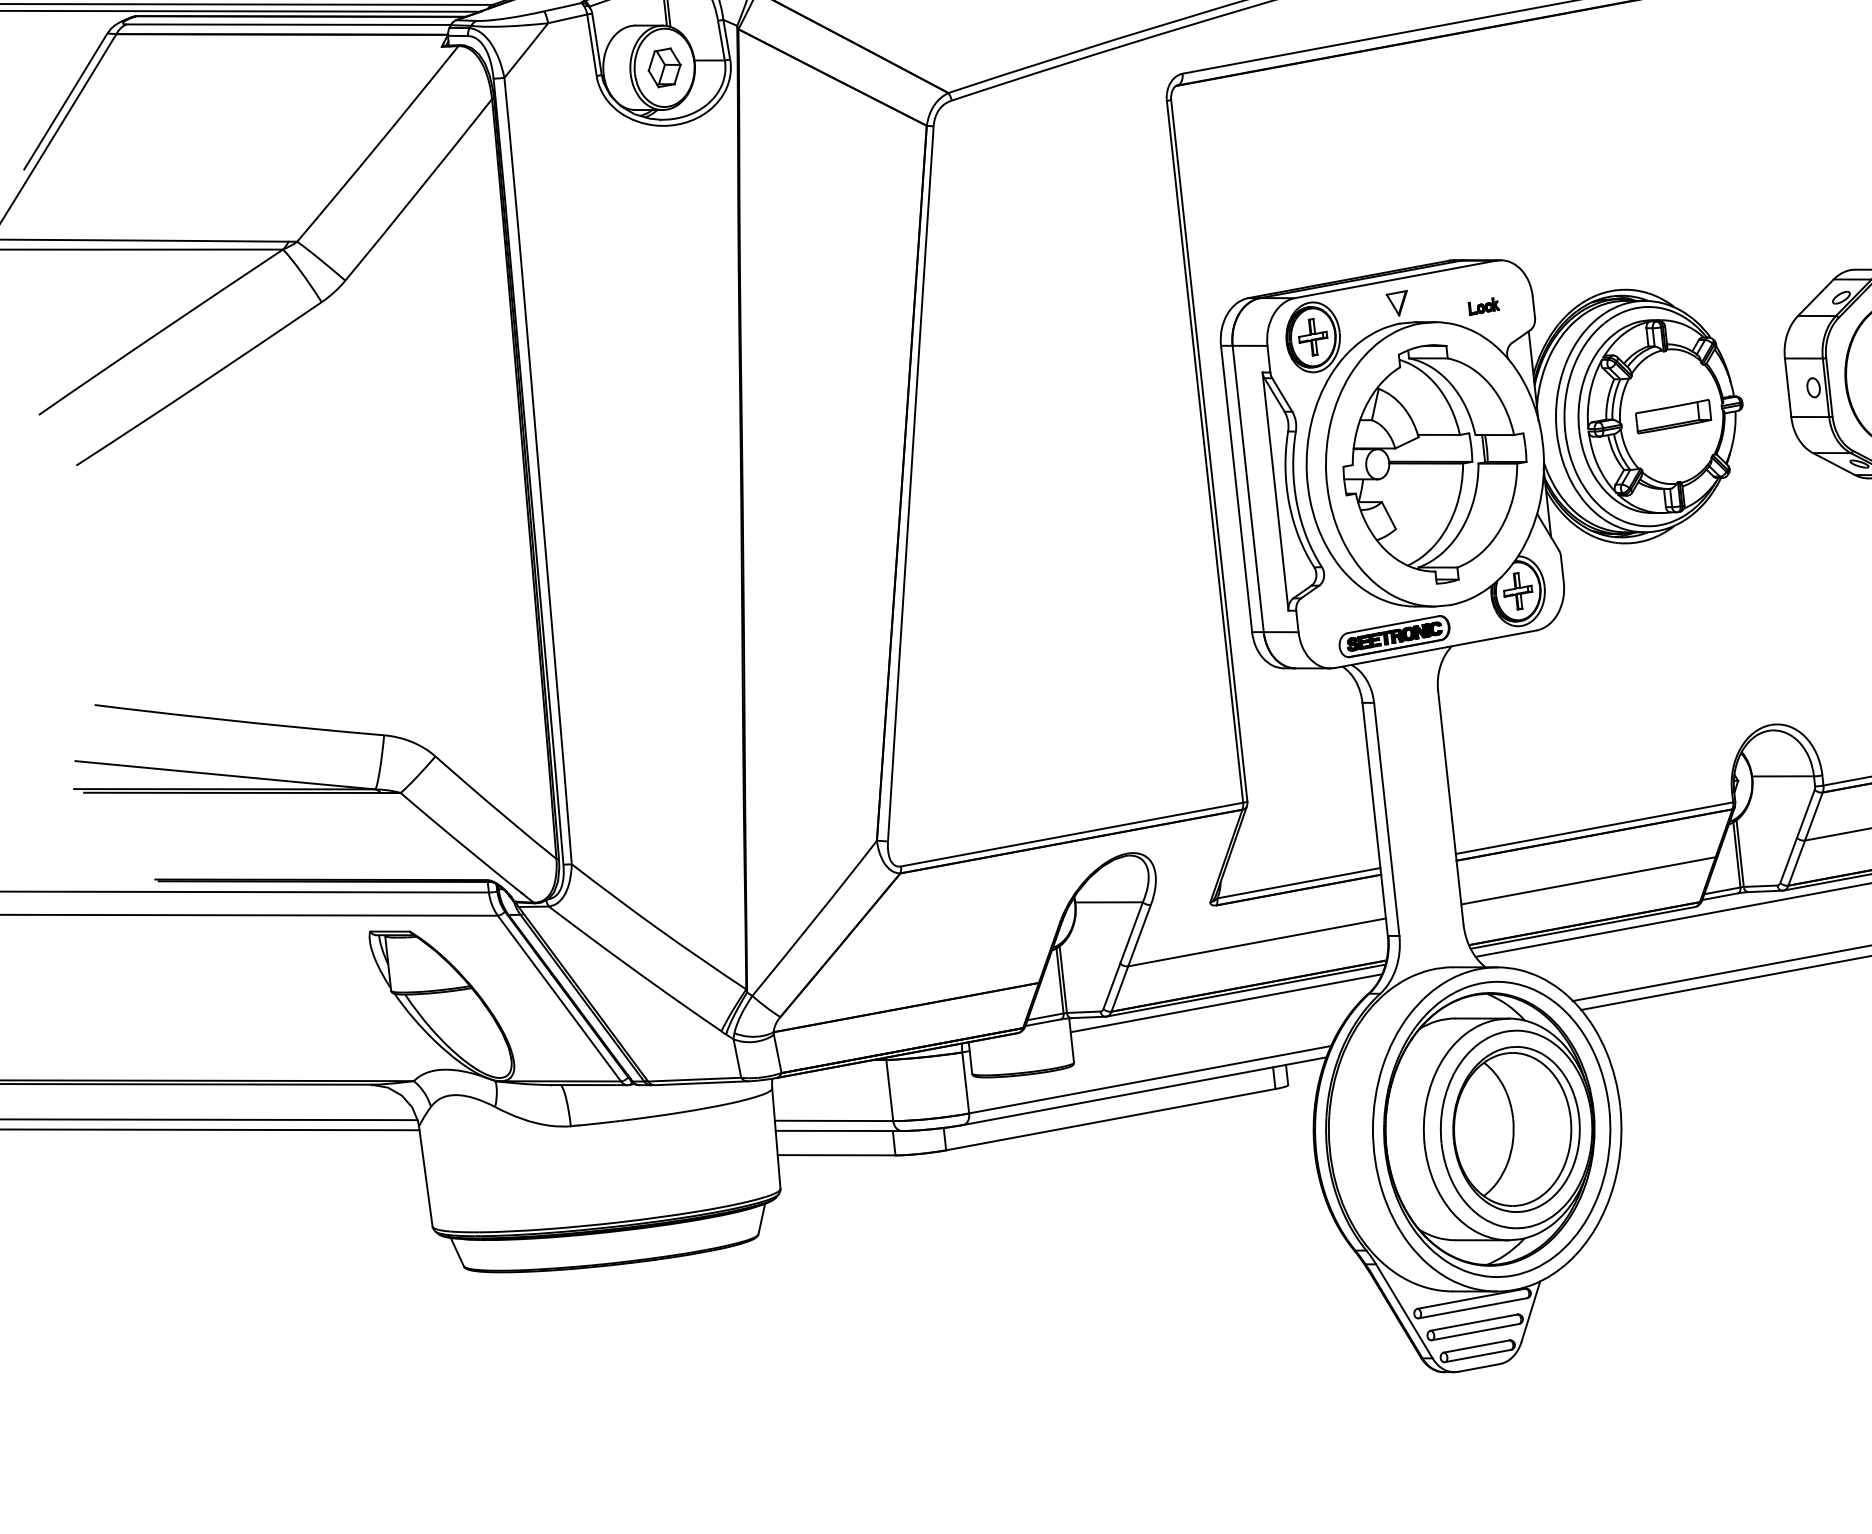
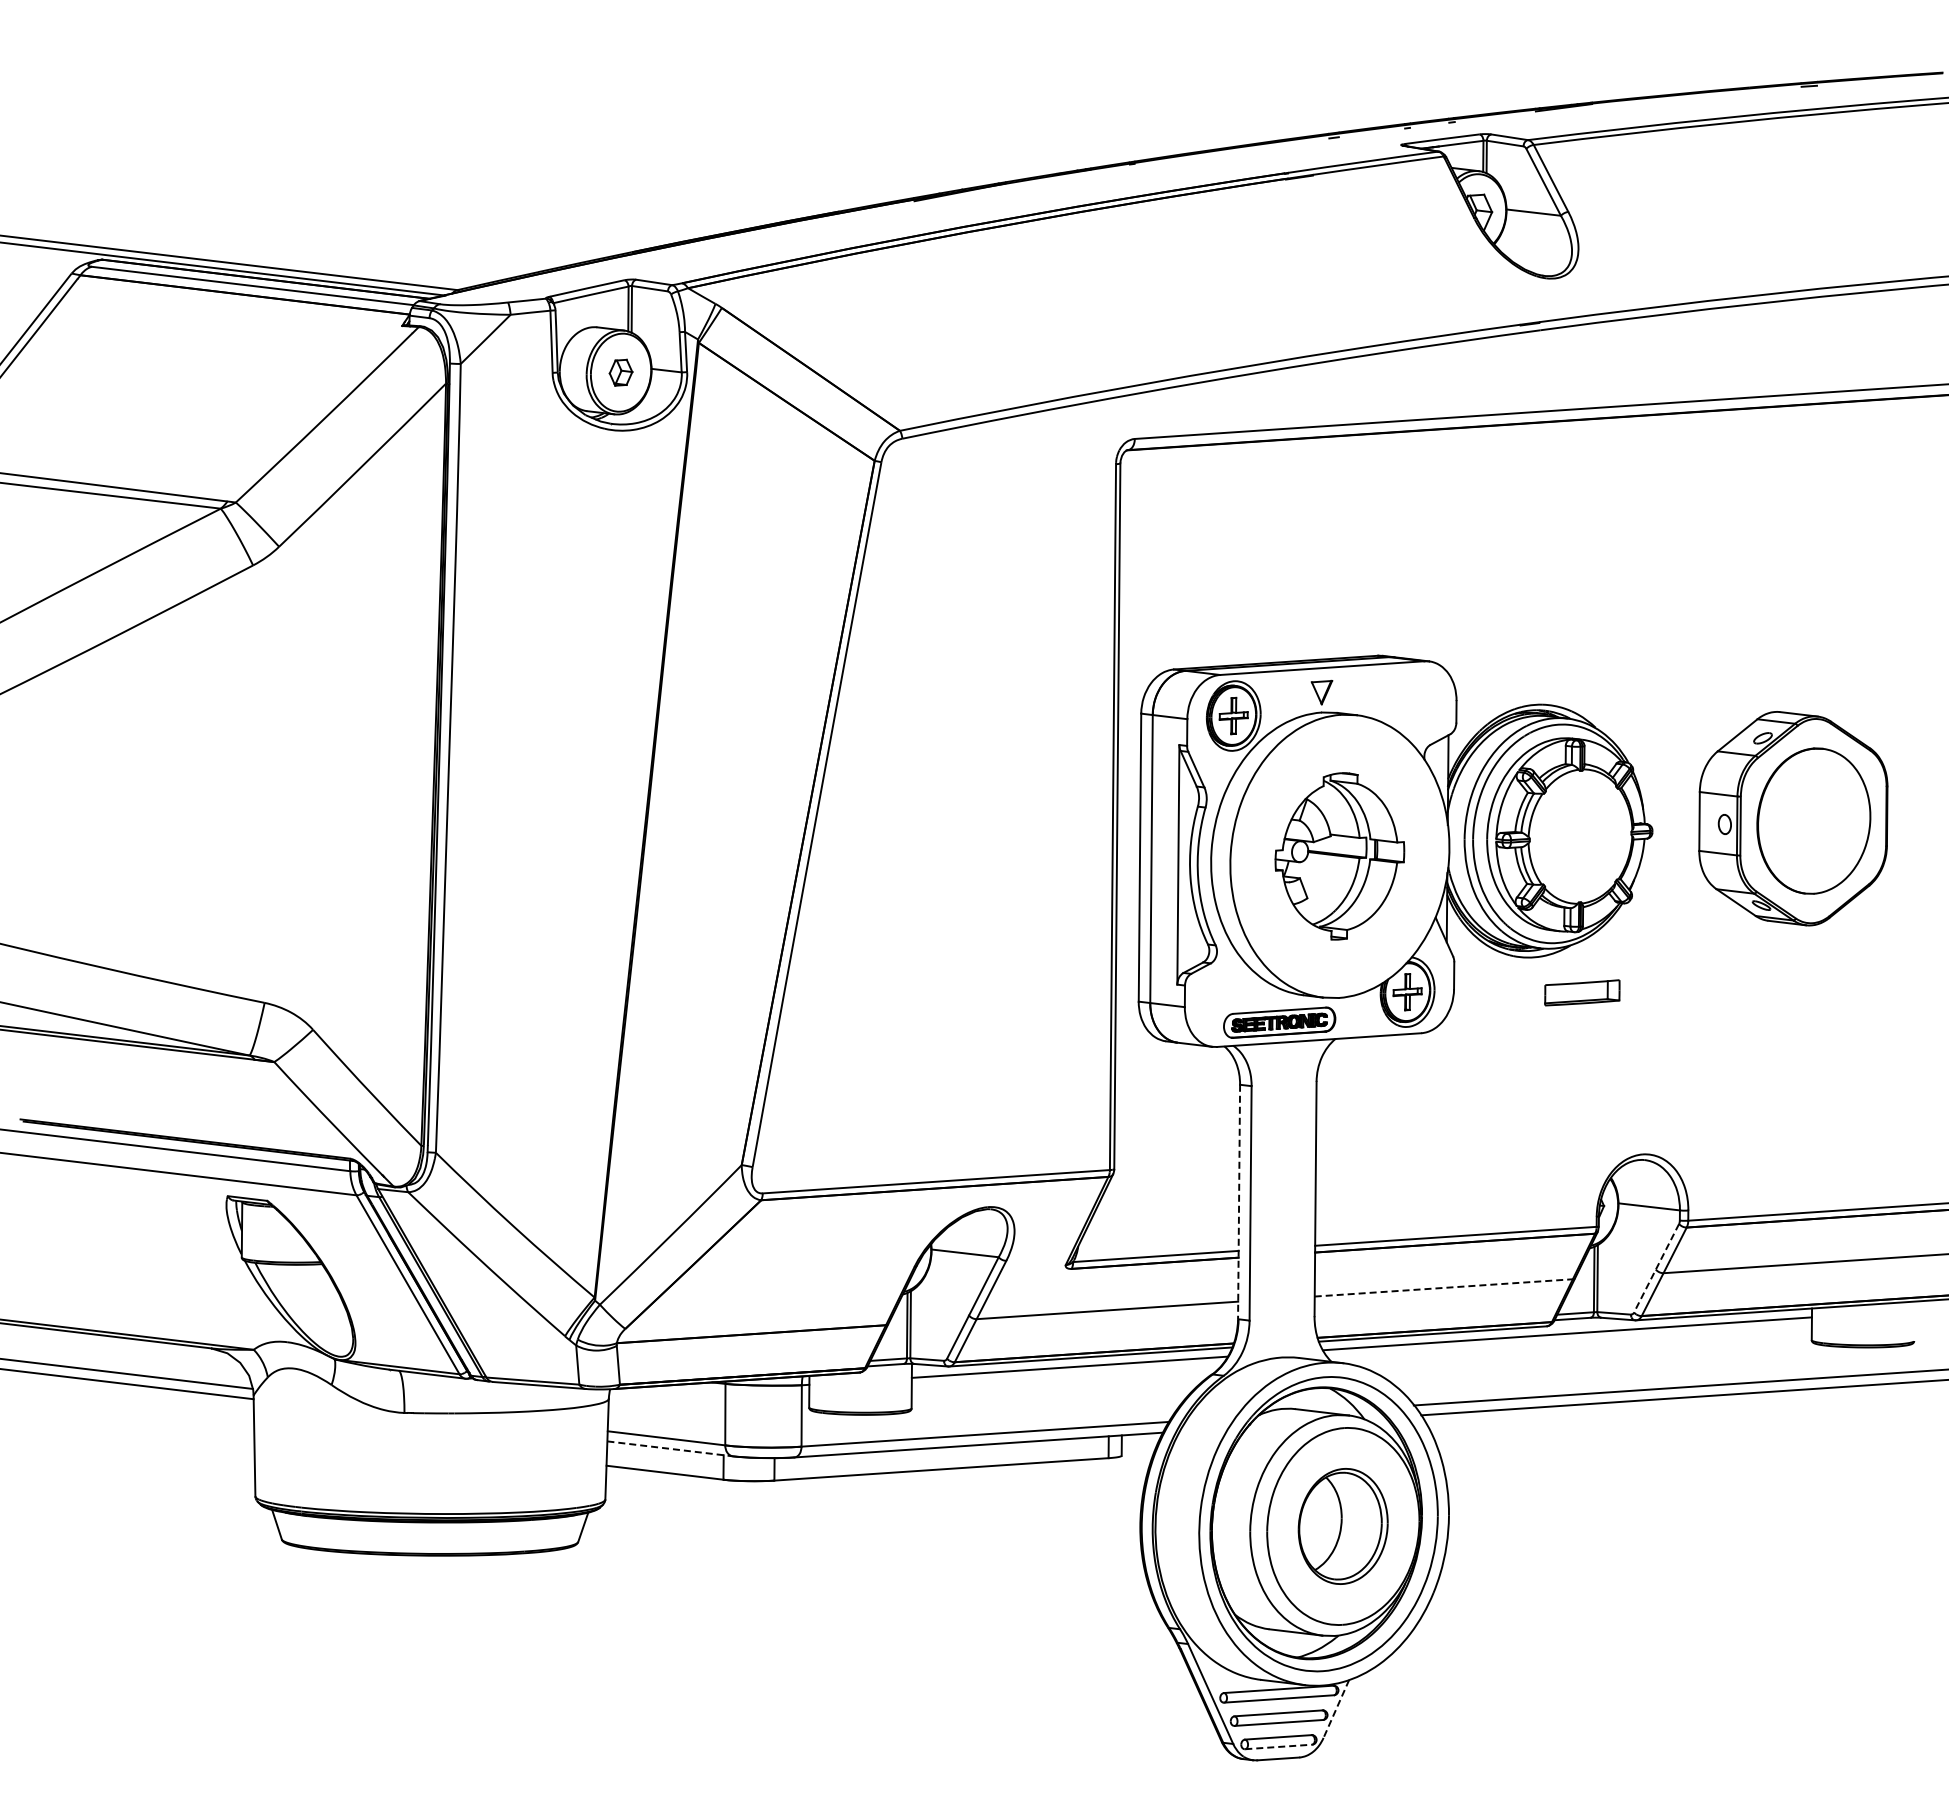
part: (664, 67) -> (620, 372), size x0.7
part: (1483, 306) -> (1406, 705), removed
part: (1673, 416) -> (1582, 992), moved
part: (1434, 464) -> (1339, 856), size x0.7
line: (1375, 819) -> (1239, 1202), solid -> dashed
line: (1797, 836) -> (1656, 1268), solid -> dashed
line: (1589, 880) -> (1444, 1287), solid -> dashed
part: (1515, 1129) -> (1342, 1526), size x0.7
line: (839, 1130) -> (670, 1448), solid -> dashed
line: (1531, 1311) -> (1336, 1708), solid -> dashed
line: (1478, 1355) -> (1279, 1746), solid -> dashed

